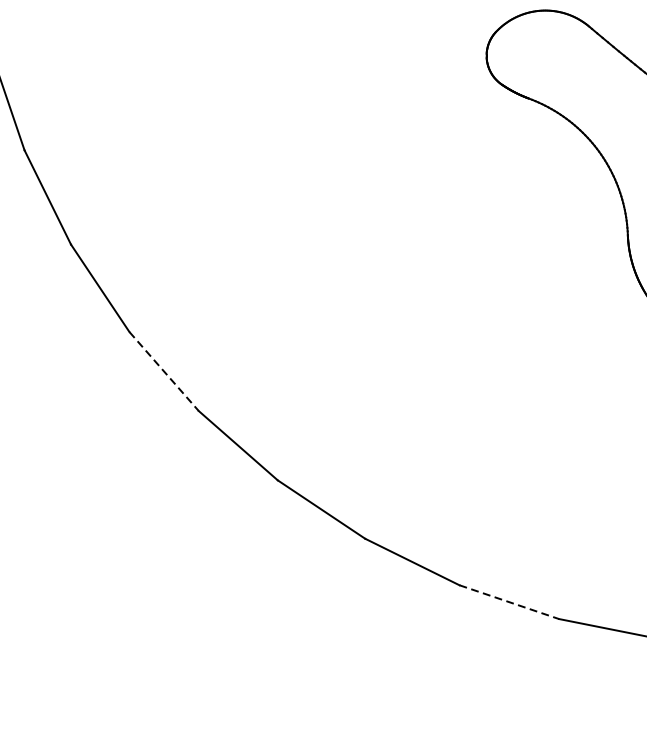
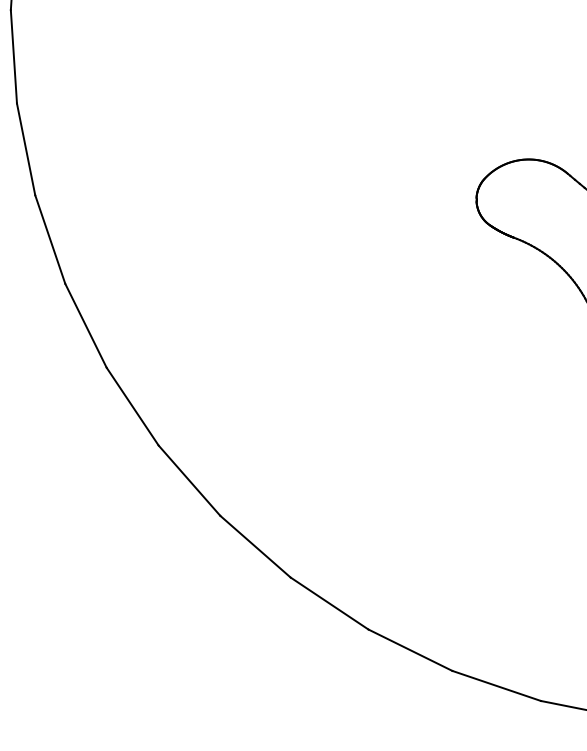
line: (164, 371) -> (189, 480), dashed -> solid
line: (509, 601) -> (496, 685), dashed -> solid

